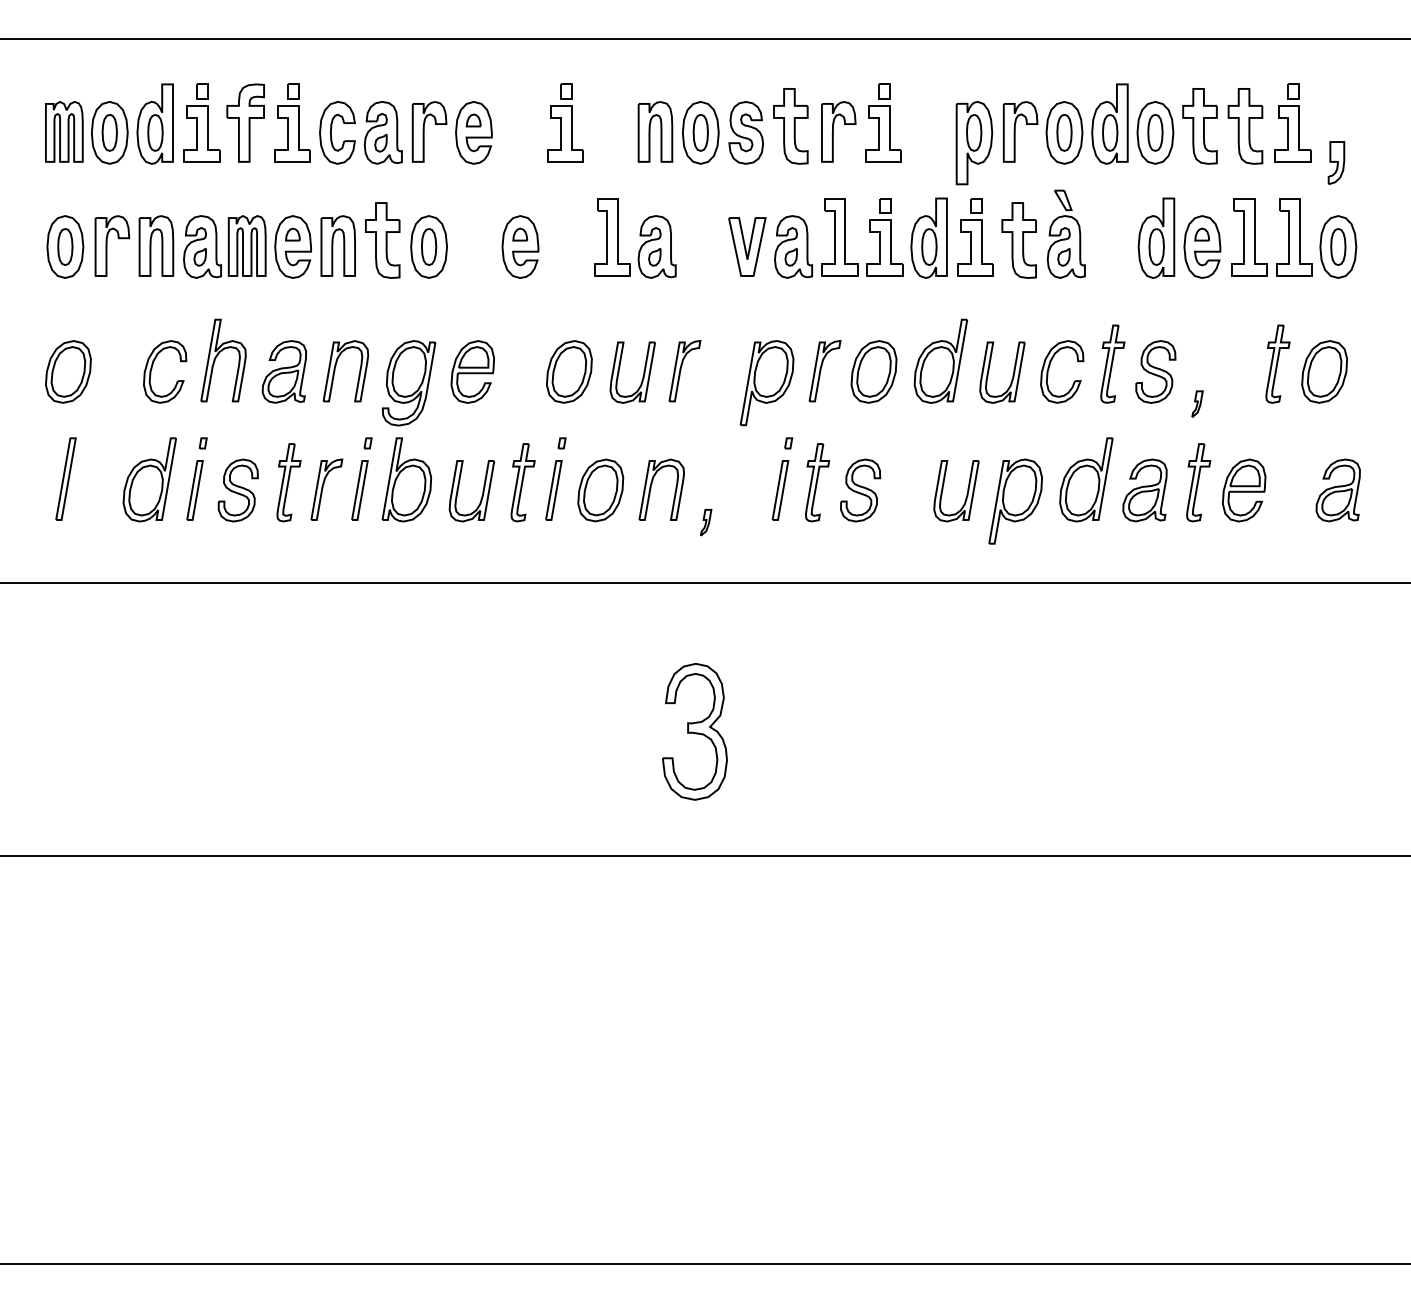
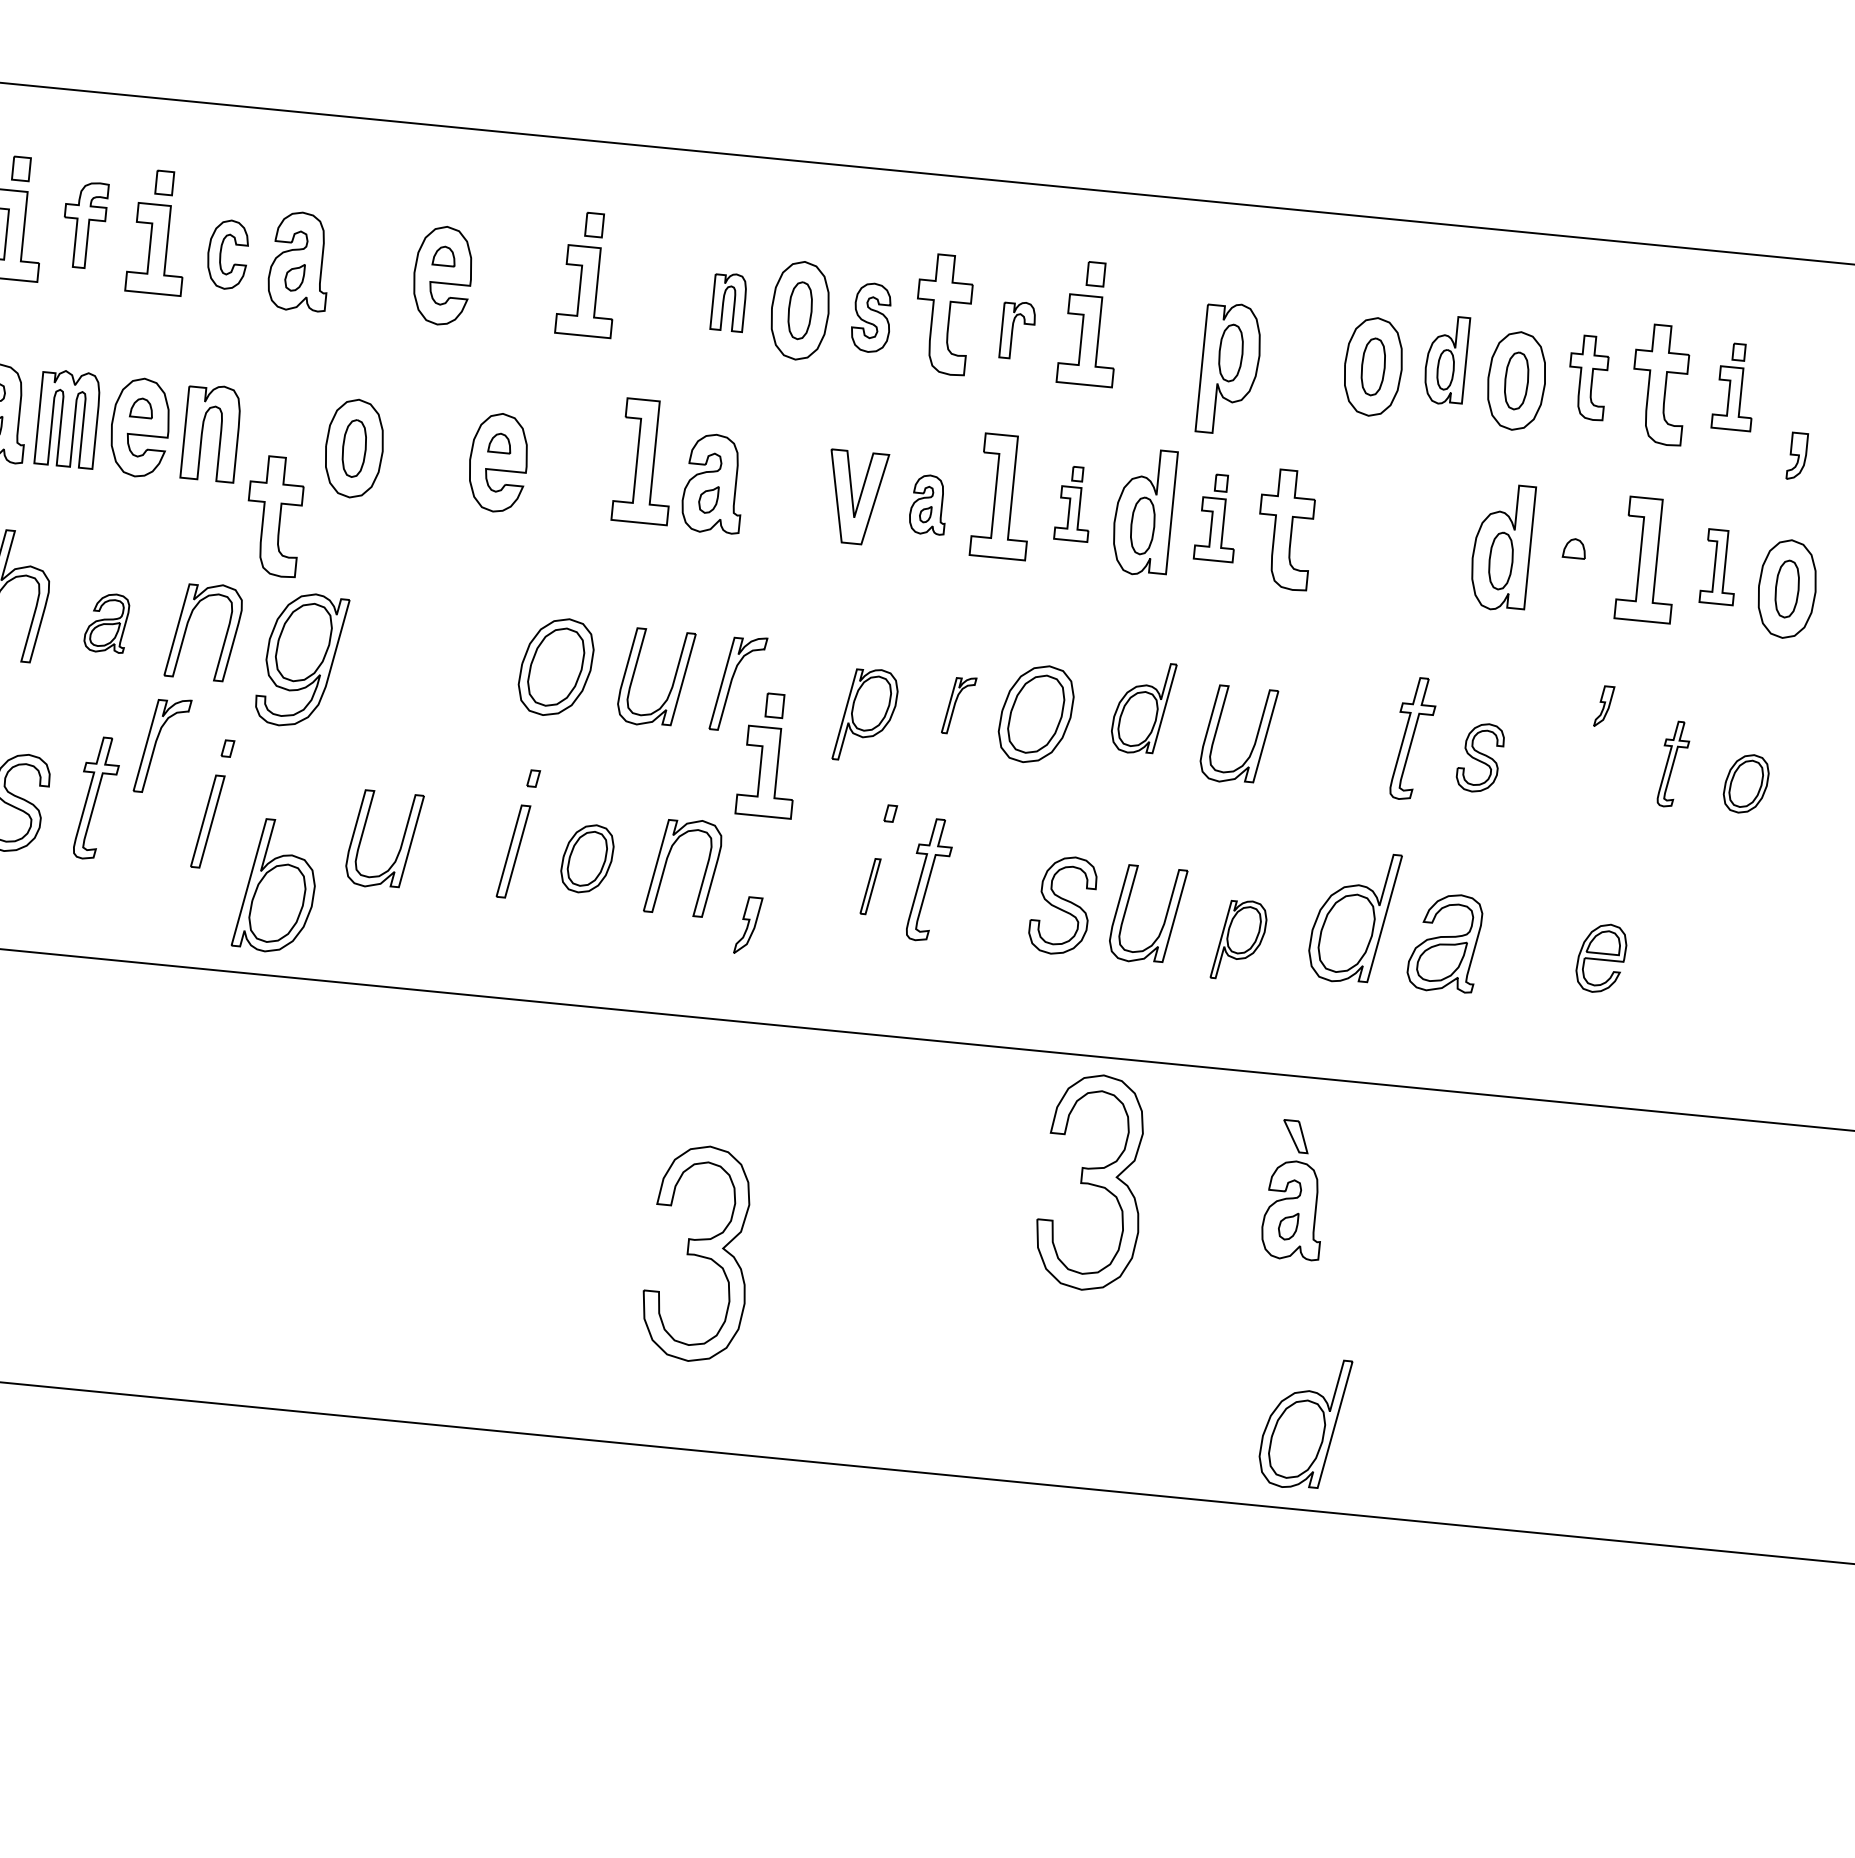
part: (245, 122) -> (84, 224), size x0.7
part: (1292, 122) -> (1734, 385), size x0.7
part: (1109, 123) -> (1445, 359), size x0.7
part: (1199, 126) -> (1587, 377), size x0.7
part: (429, 131) -> (372, 266), removed
part: (655, 131) -> (729, 301), size x0.6
part: (838, 131) -> (1017, 329), size x0.6
part: (1020, 131) -> (1304, 357), removed
part: (337, 132) -> (227, 254), size x0.7
part: (745, 132) -> (870, 317), size x0.7
part: (1336, 162) -> (1797, 455), size x0.7
part: (1065, 233) -> (1294, 1189), moved
part: (884, 237) -> (1073, 503), size x0.6
part: (975, 237) -> (1216, 518), size x0.7
part: (1294, 237) -> (1719, 567), size x0.6
part: (382, 240) -> (273, 516), moved
part: (793, 246) -> (928, 504), size x0.6
part: (1202, 246) -> (1573, 567), removed
part: (940, 360) -> (1142, 706), size x0.7
part: (1277, 363) -> (1673, 763), size x0.7
part: (1049, 369) -> (1313, 737), removed
part: (283, 371) -> (105, 622), size x0.6
part: (472, 371) -> (403, 651), removed
part: (824, 371) -> (958, 705), size x0.6
part: (1155, 371) -> (1479, 757), size x0.7
part: (1324, 371) -> (1746, 783), size x0.6
part: (766, 383) -> (865, 715), size x0.7
part: (1197, 403) -> (1604, 705), moved
part: (708, 413) -> (768, 754), added
part: (406, 479) -> (275, 885), moved
part: (522, 482) -> (465, 834), removed
part: (1198, 482) -> (1530, 938), removed
part: (326, 489) -> (162, 745), moved
part: (600, 490) -> (586, 858), size x0.7
part: (780, 490) -> (870, 886), size x0.6
part: (860, 490) -> (1062, 905), moved
part: (1244, 490) -> (1601, 958), size x0.7
part: (1337, 490) -> (1748, 972), removed
part: (1015, 501) -> (1239, 940), size x0.6
part: (706, 522) -> (749, 925), size x1.4
part: (937, 662) -> (1091, 1181), added
part: (1086, 800) -> (1304, 1422), added

